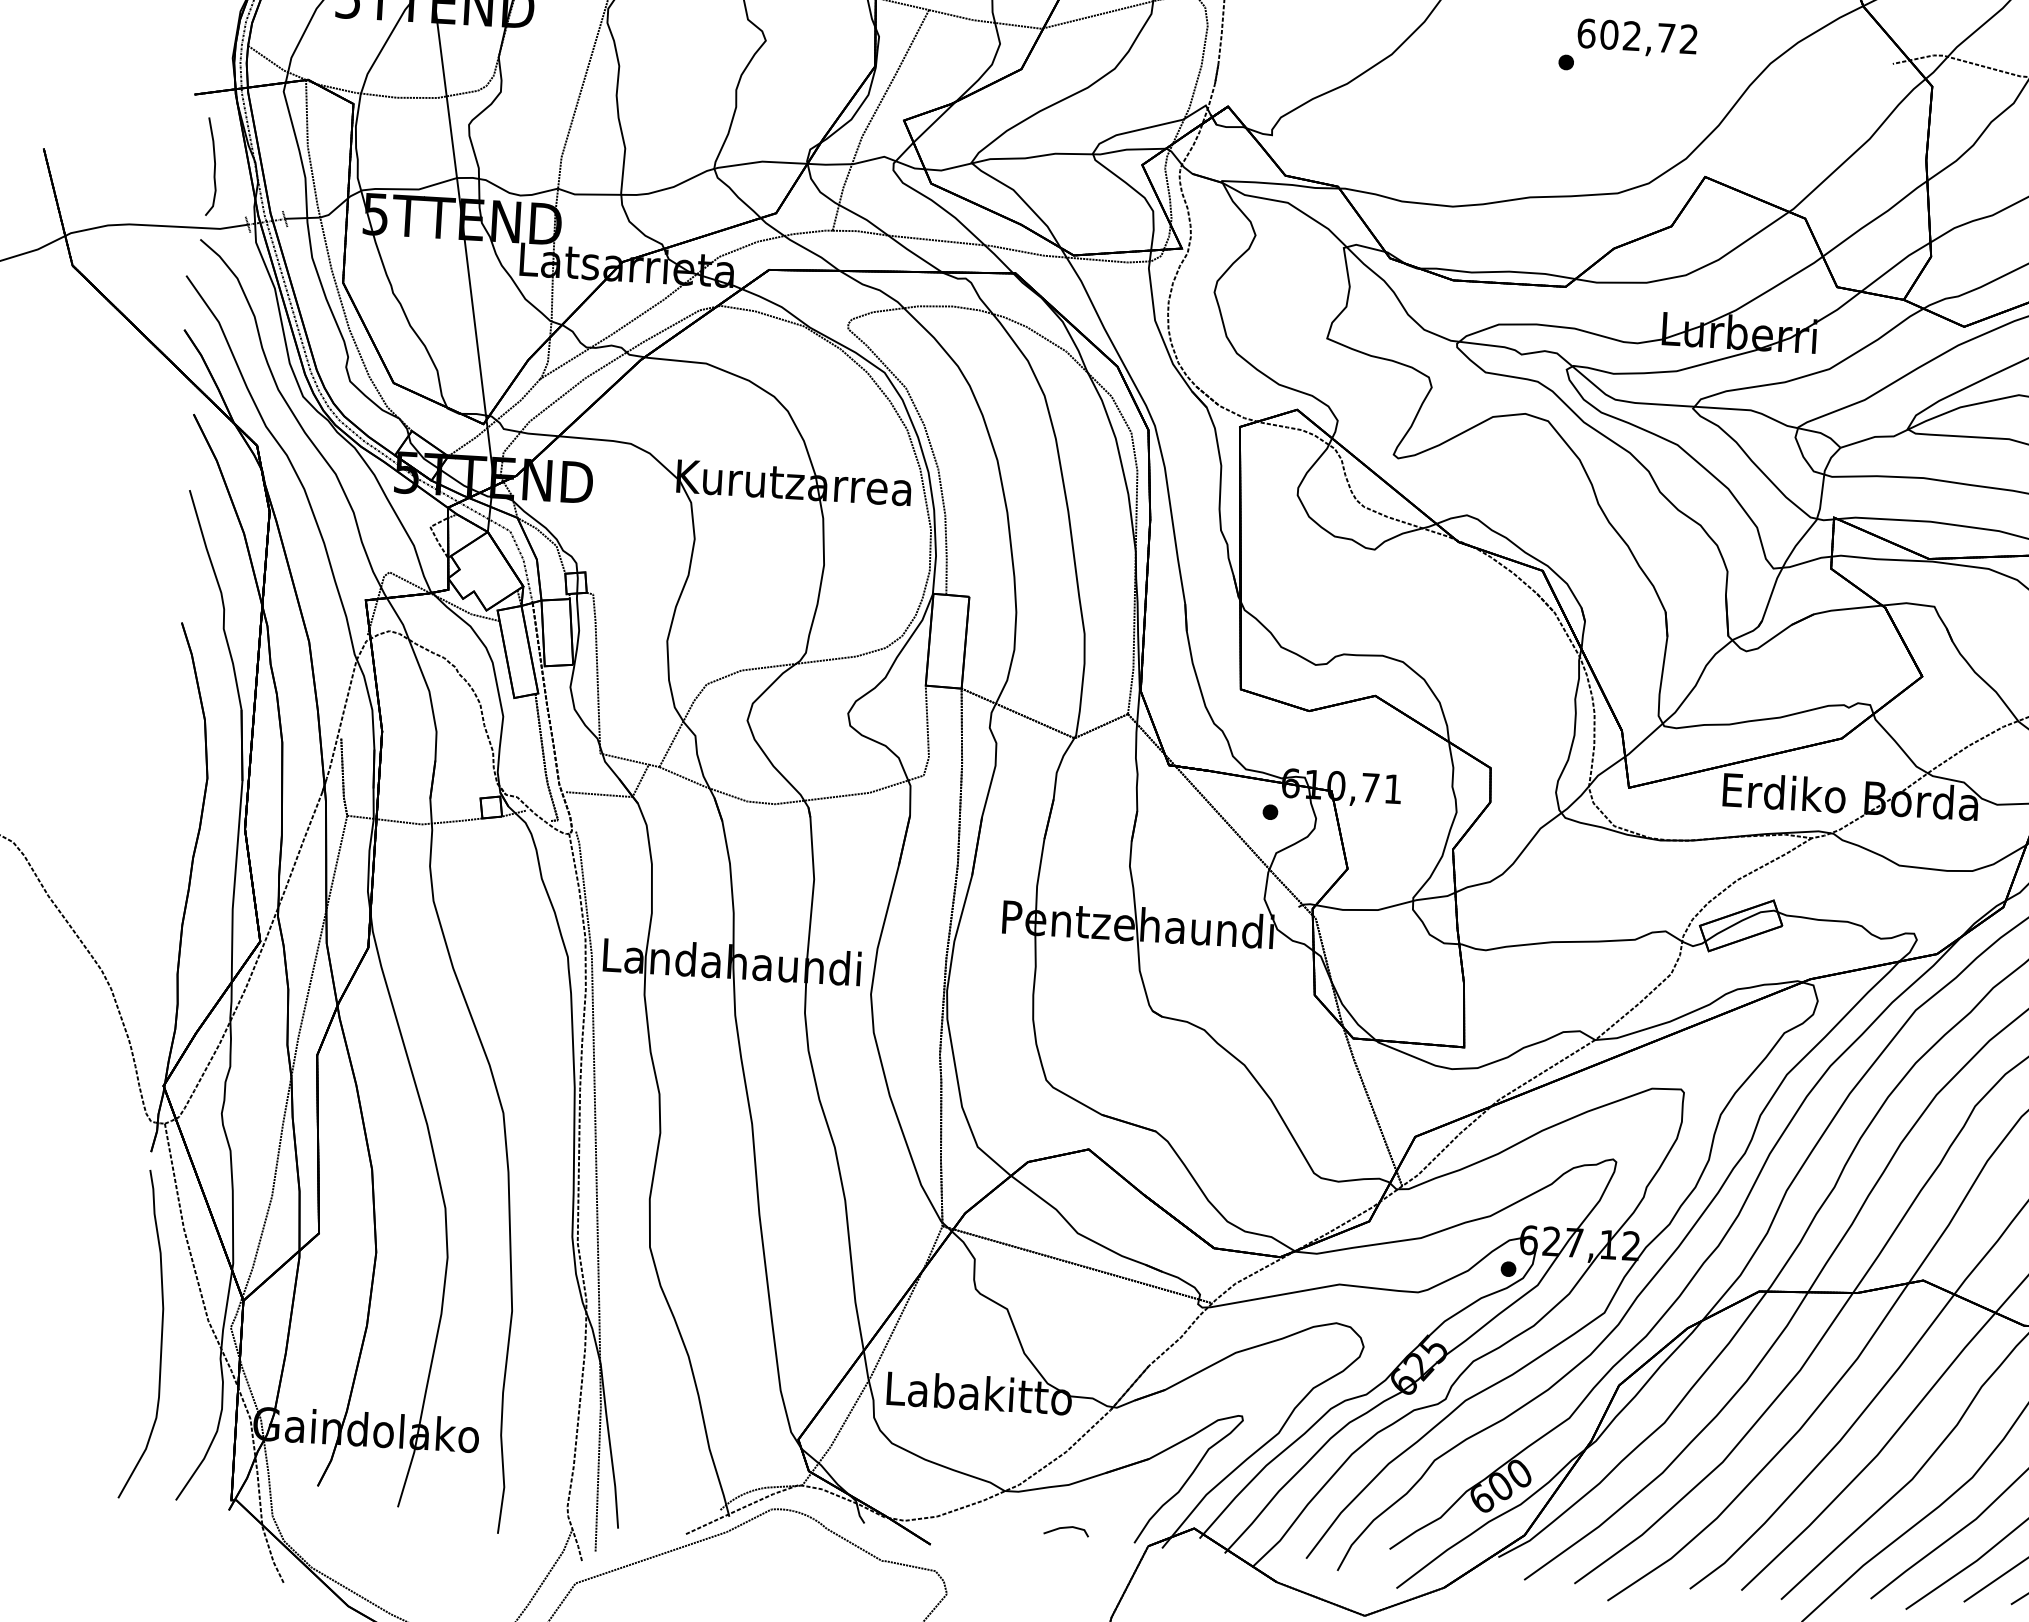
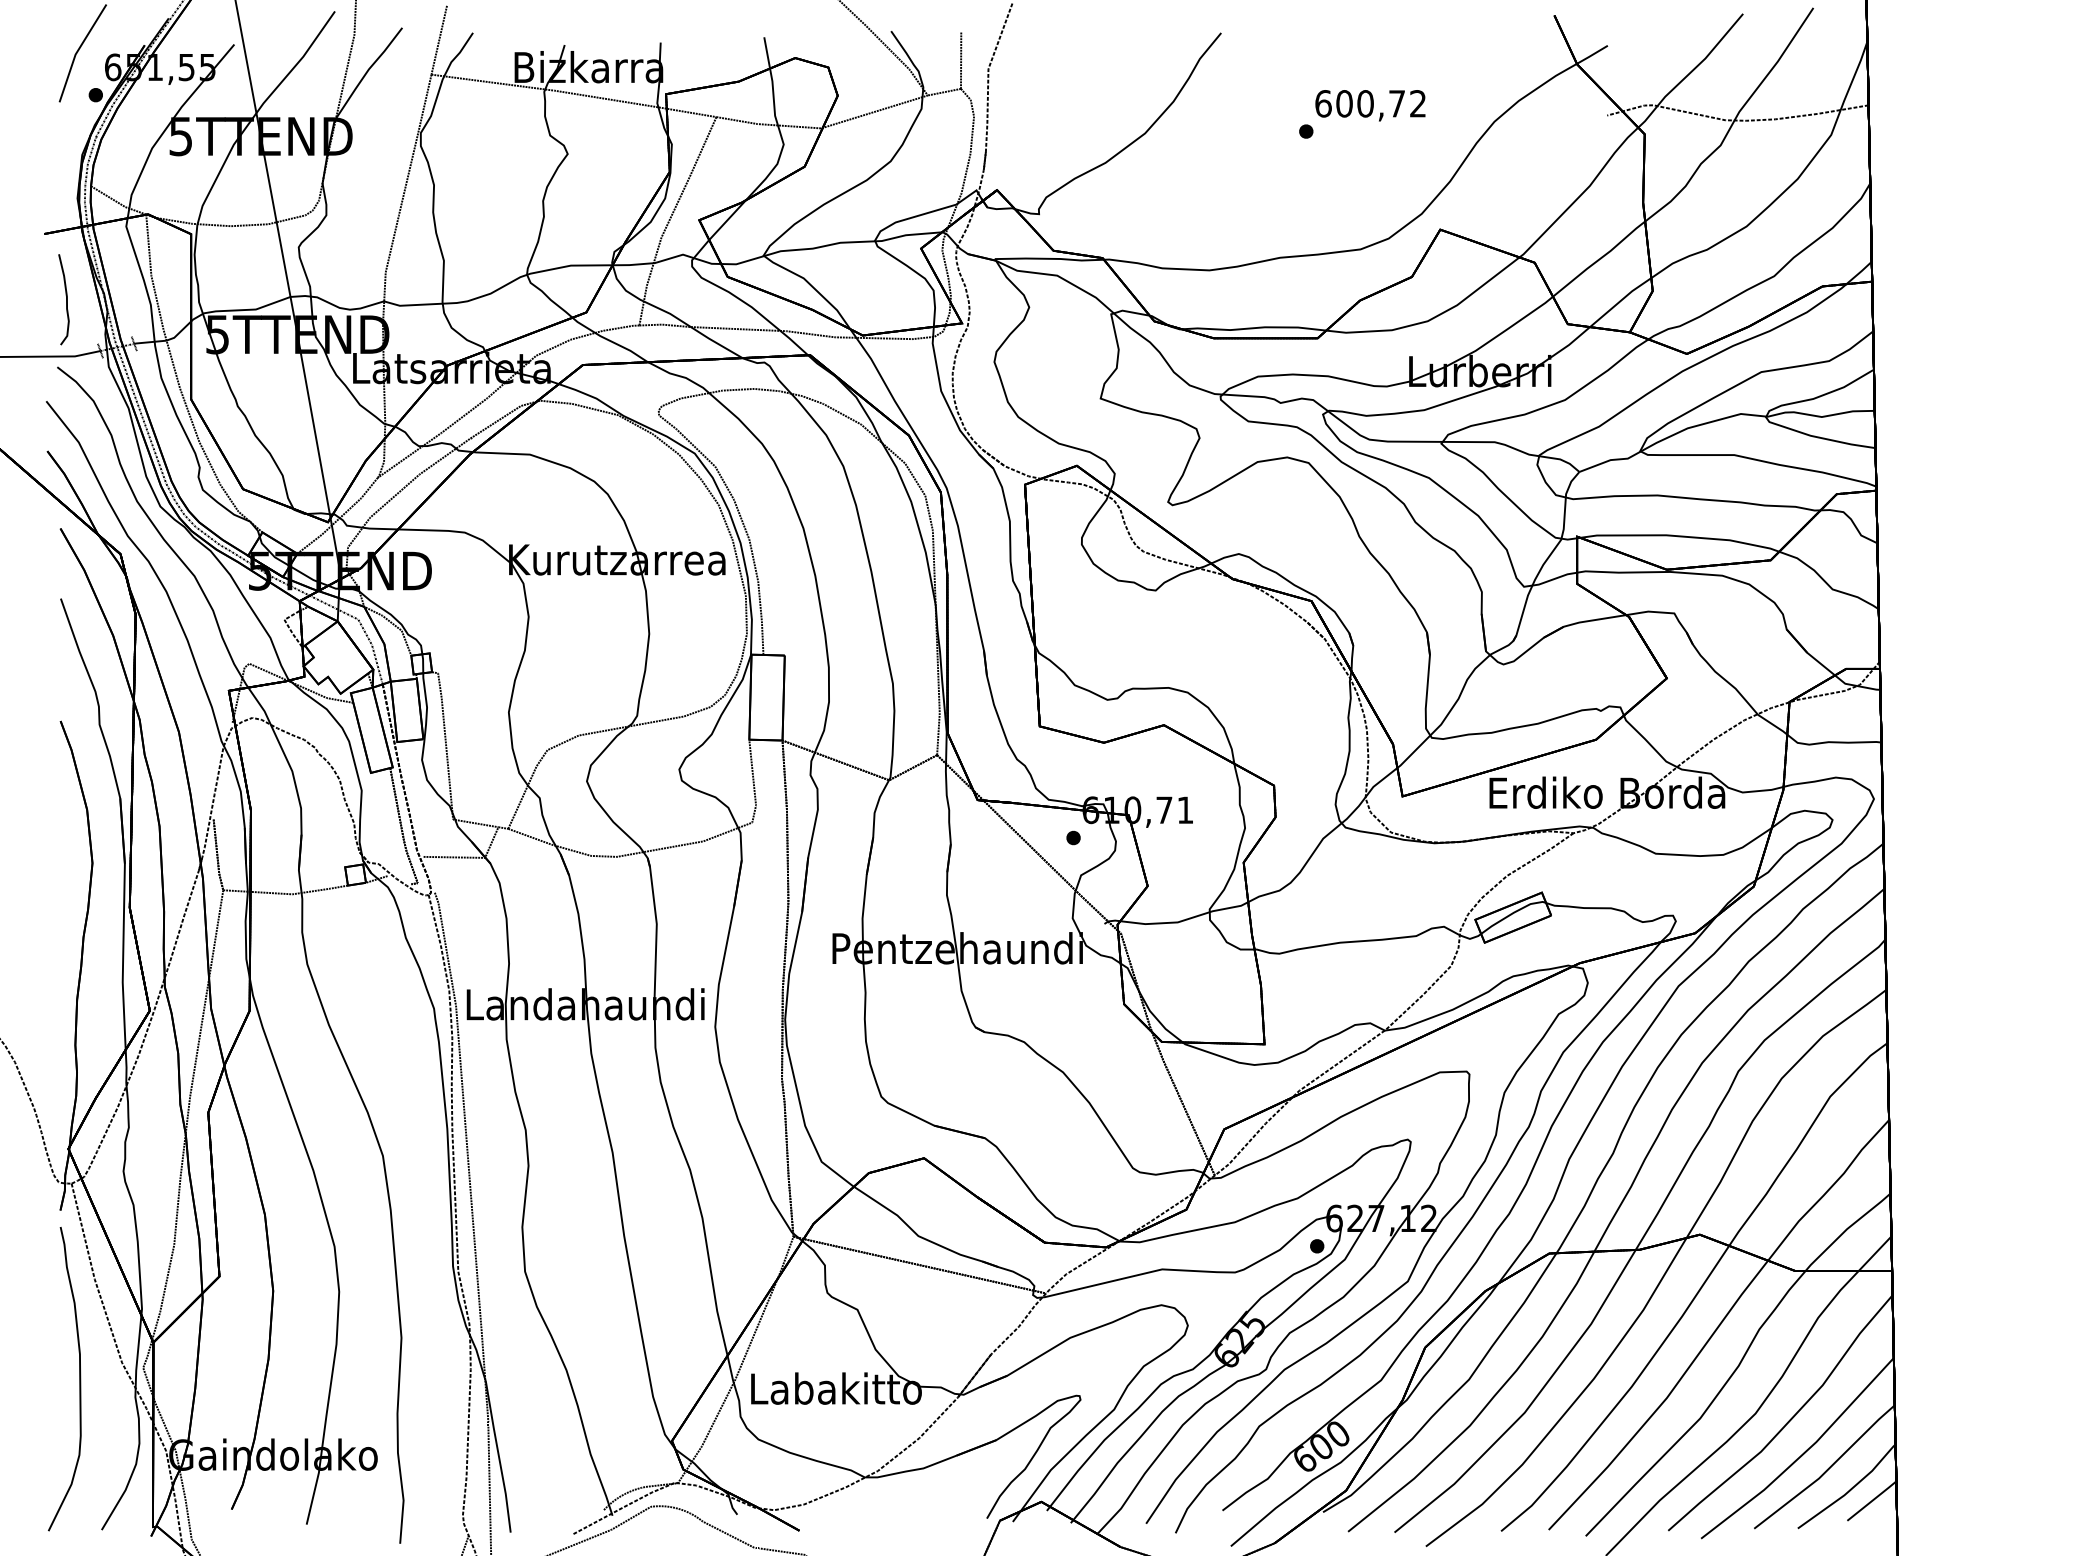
text: (1632, 35) -> (1365, 103), 602,72 -> 600,72
line: (1066, 1528) -> (923, 1508), removed

